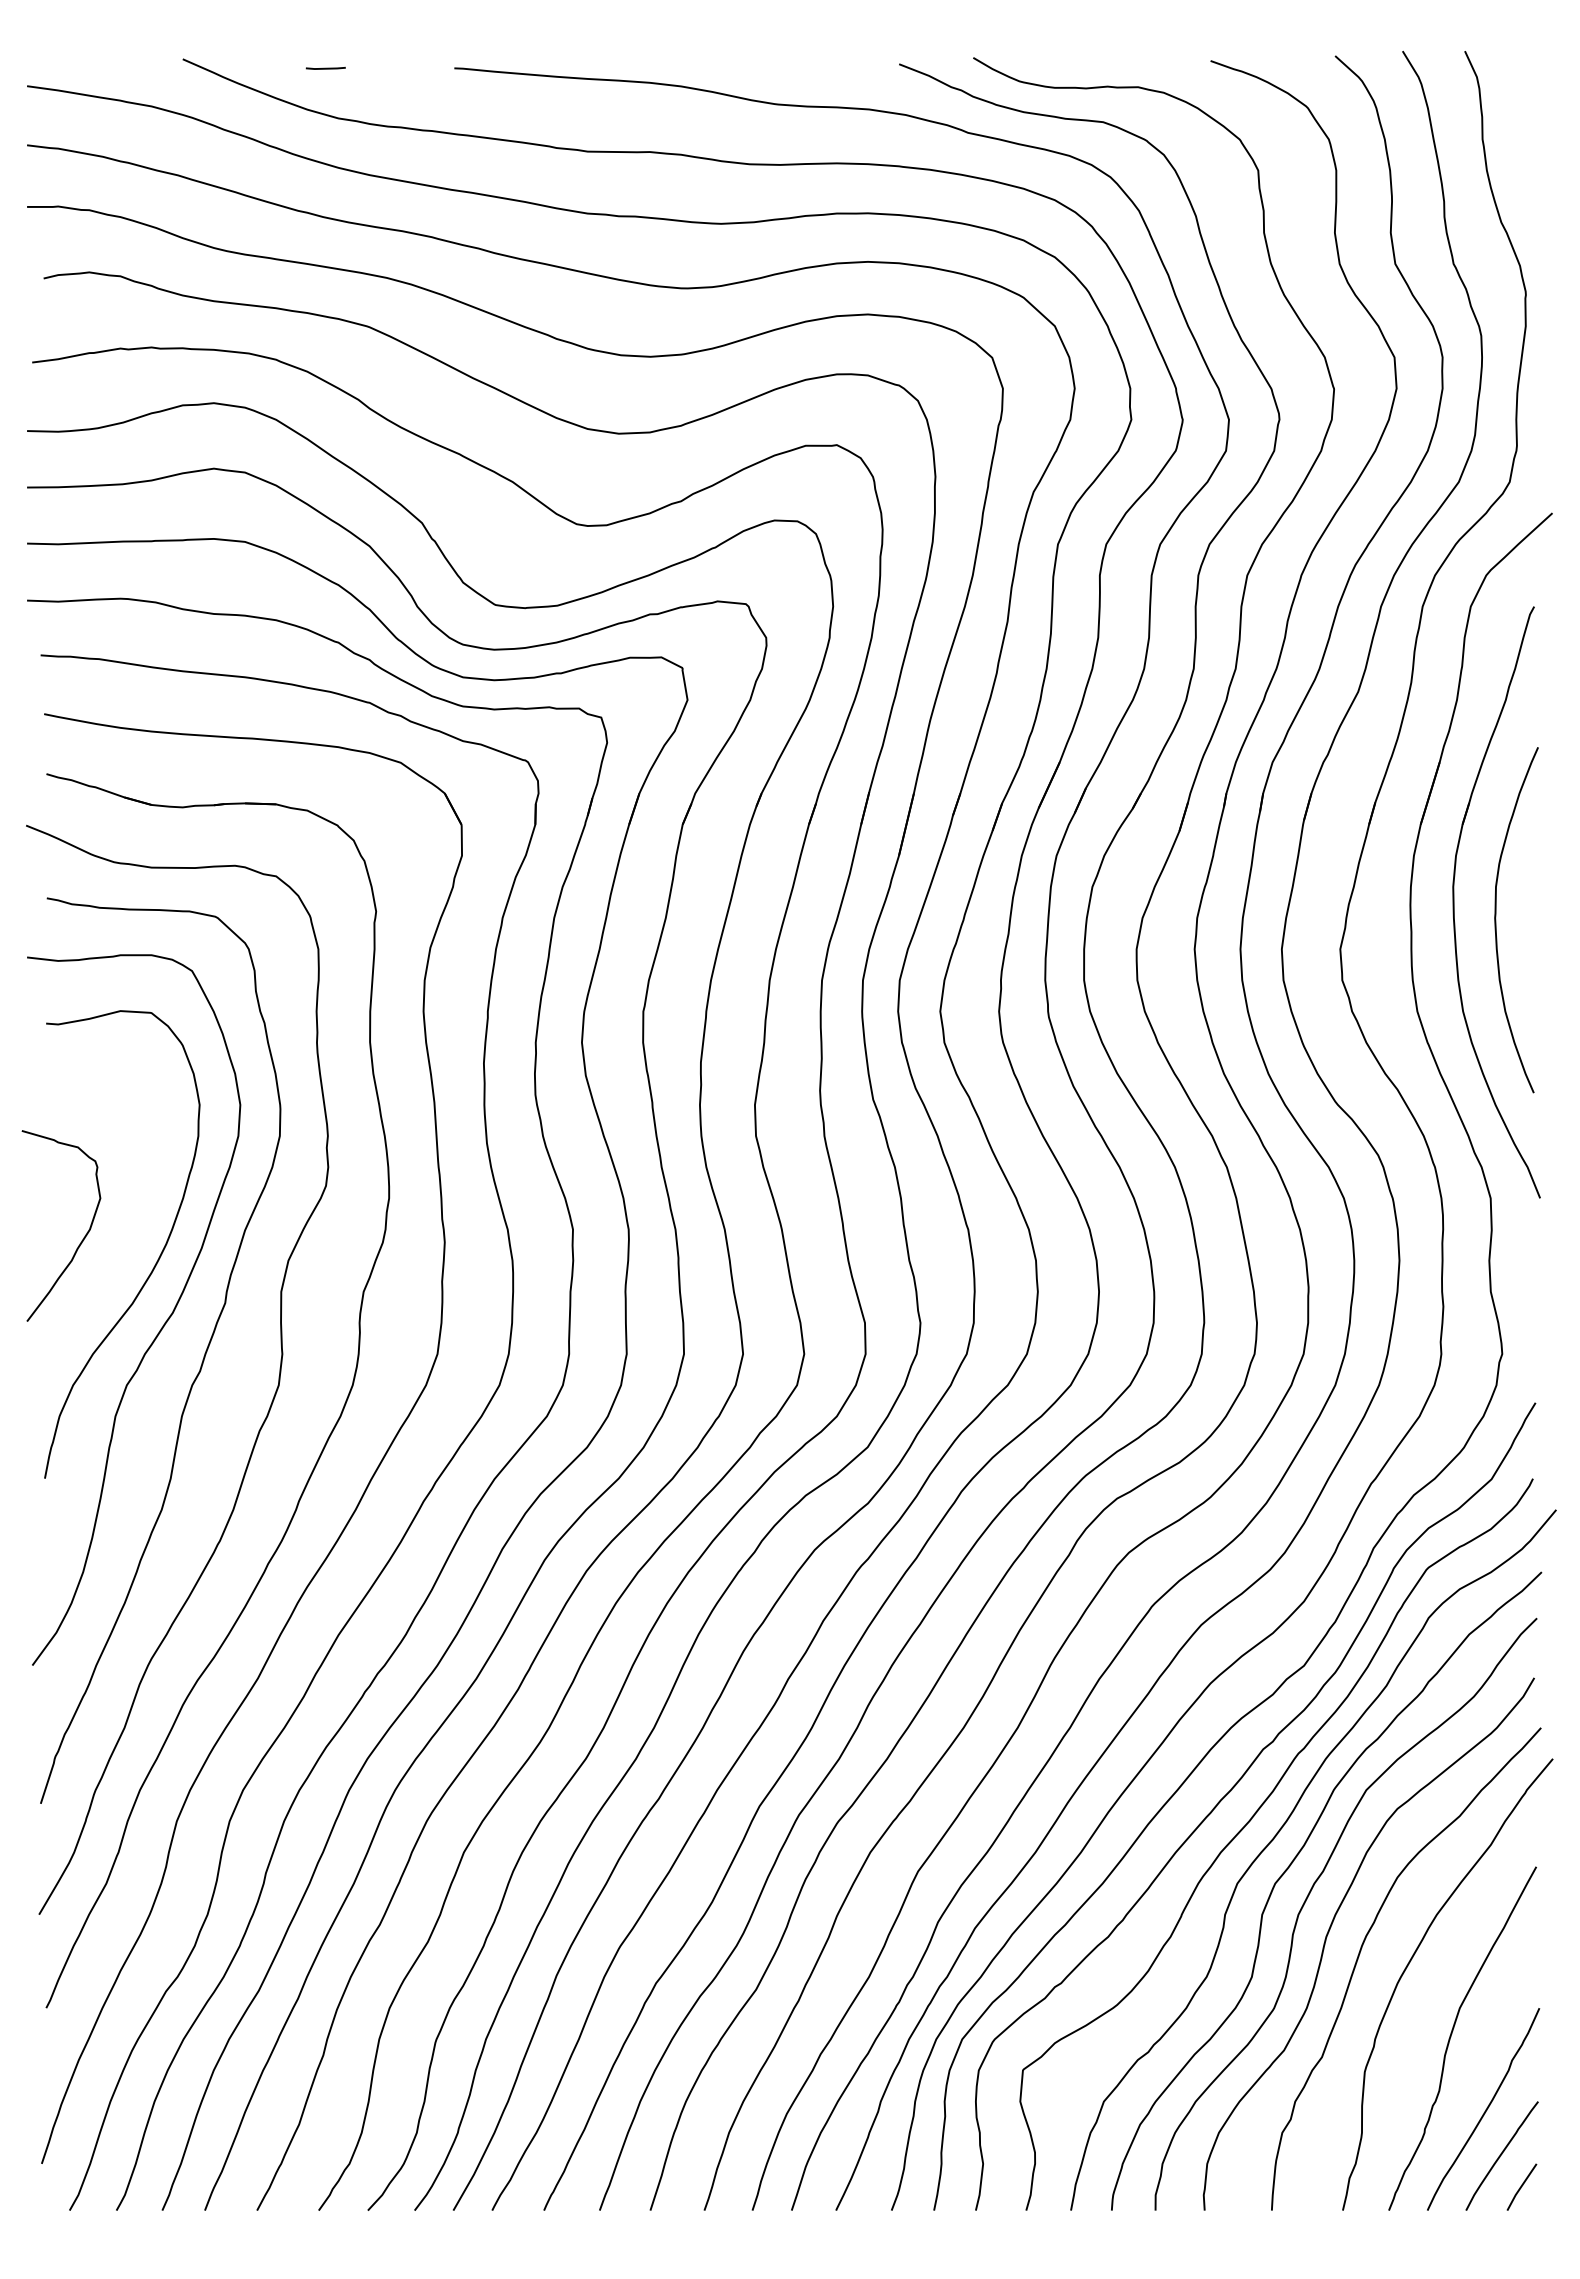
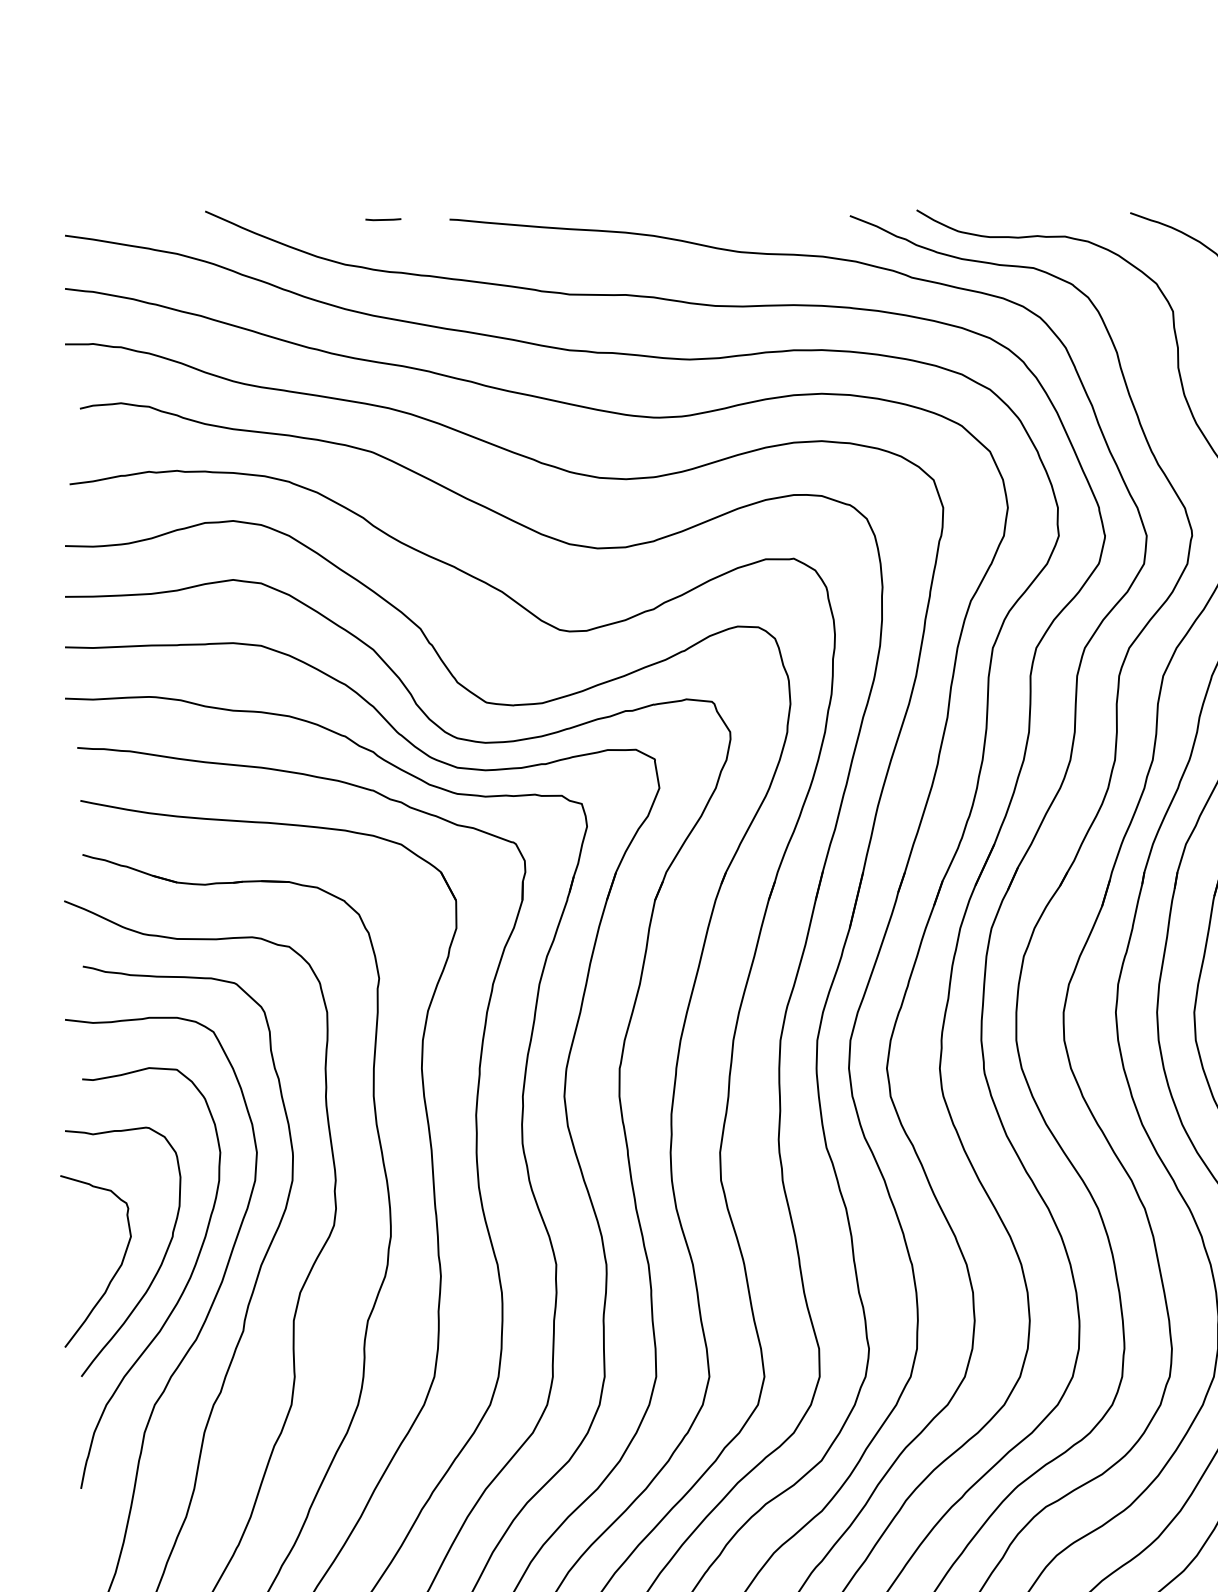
line: (325, 68) -> (383, 219), moved
curve: (130, 1234) -> (158, 1269), added

